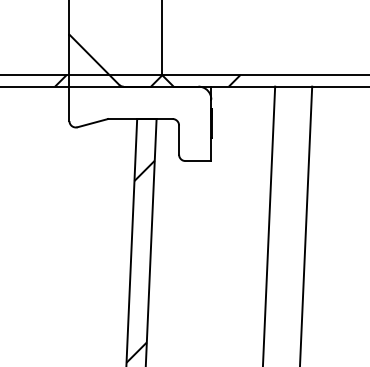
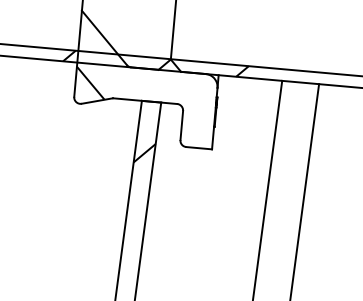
hatch: (84, 105) -> (90, 82), added

